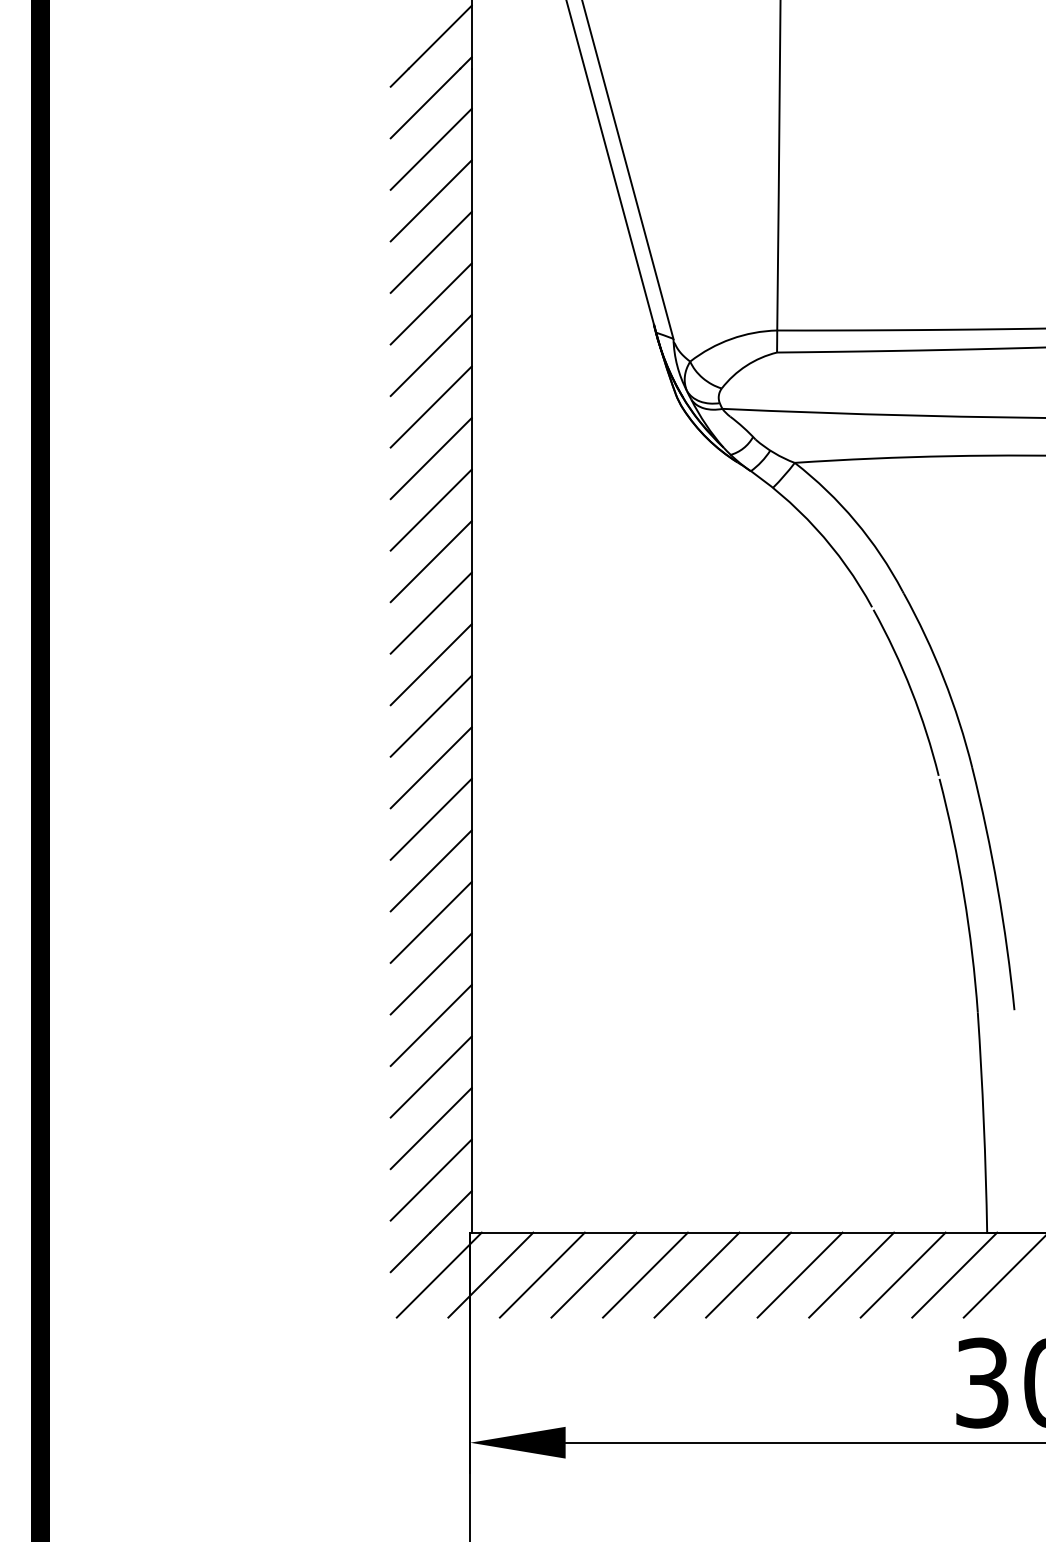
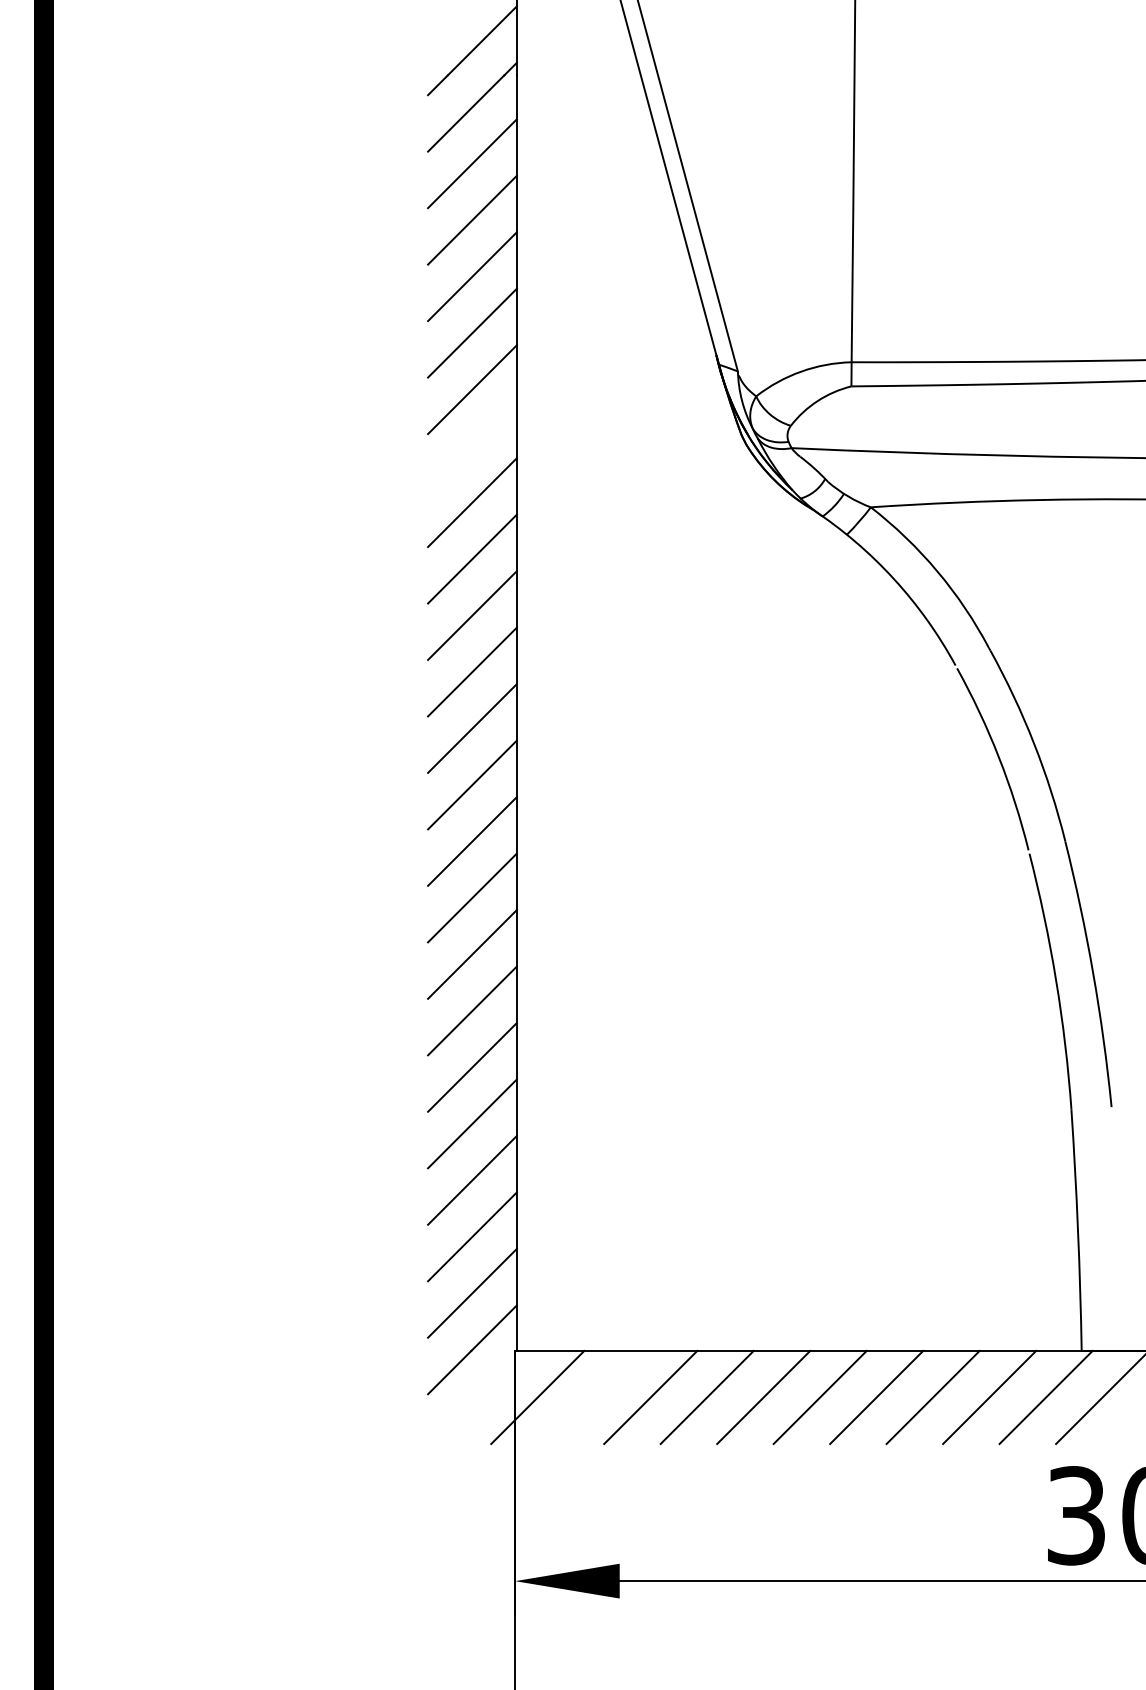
line: (430, 406) -> (471, 445), removed
line: (438, 1274) -> (480, 1396), removed
line: (541, 1274) -> (593, 1396), removed

